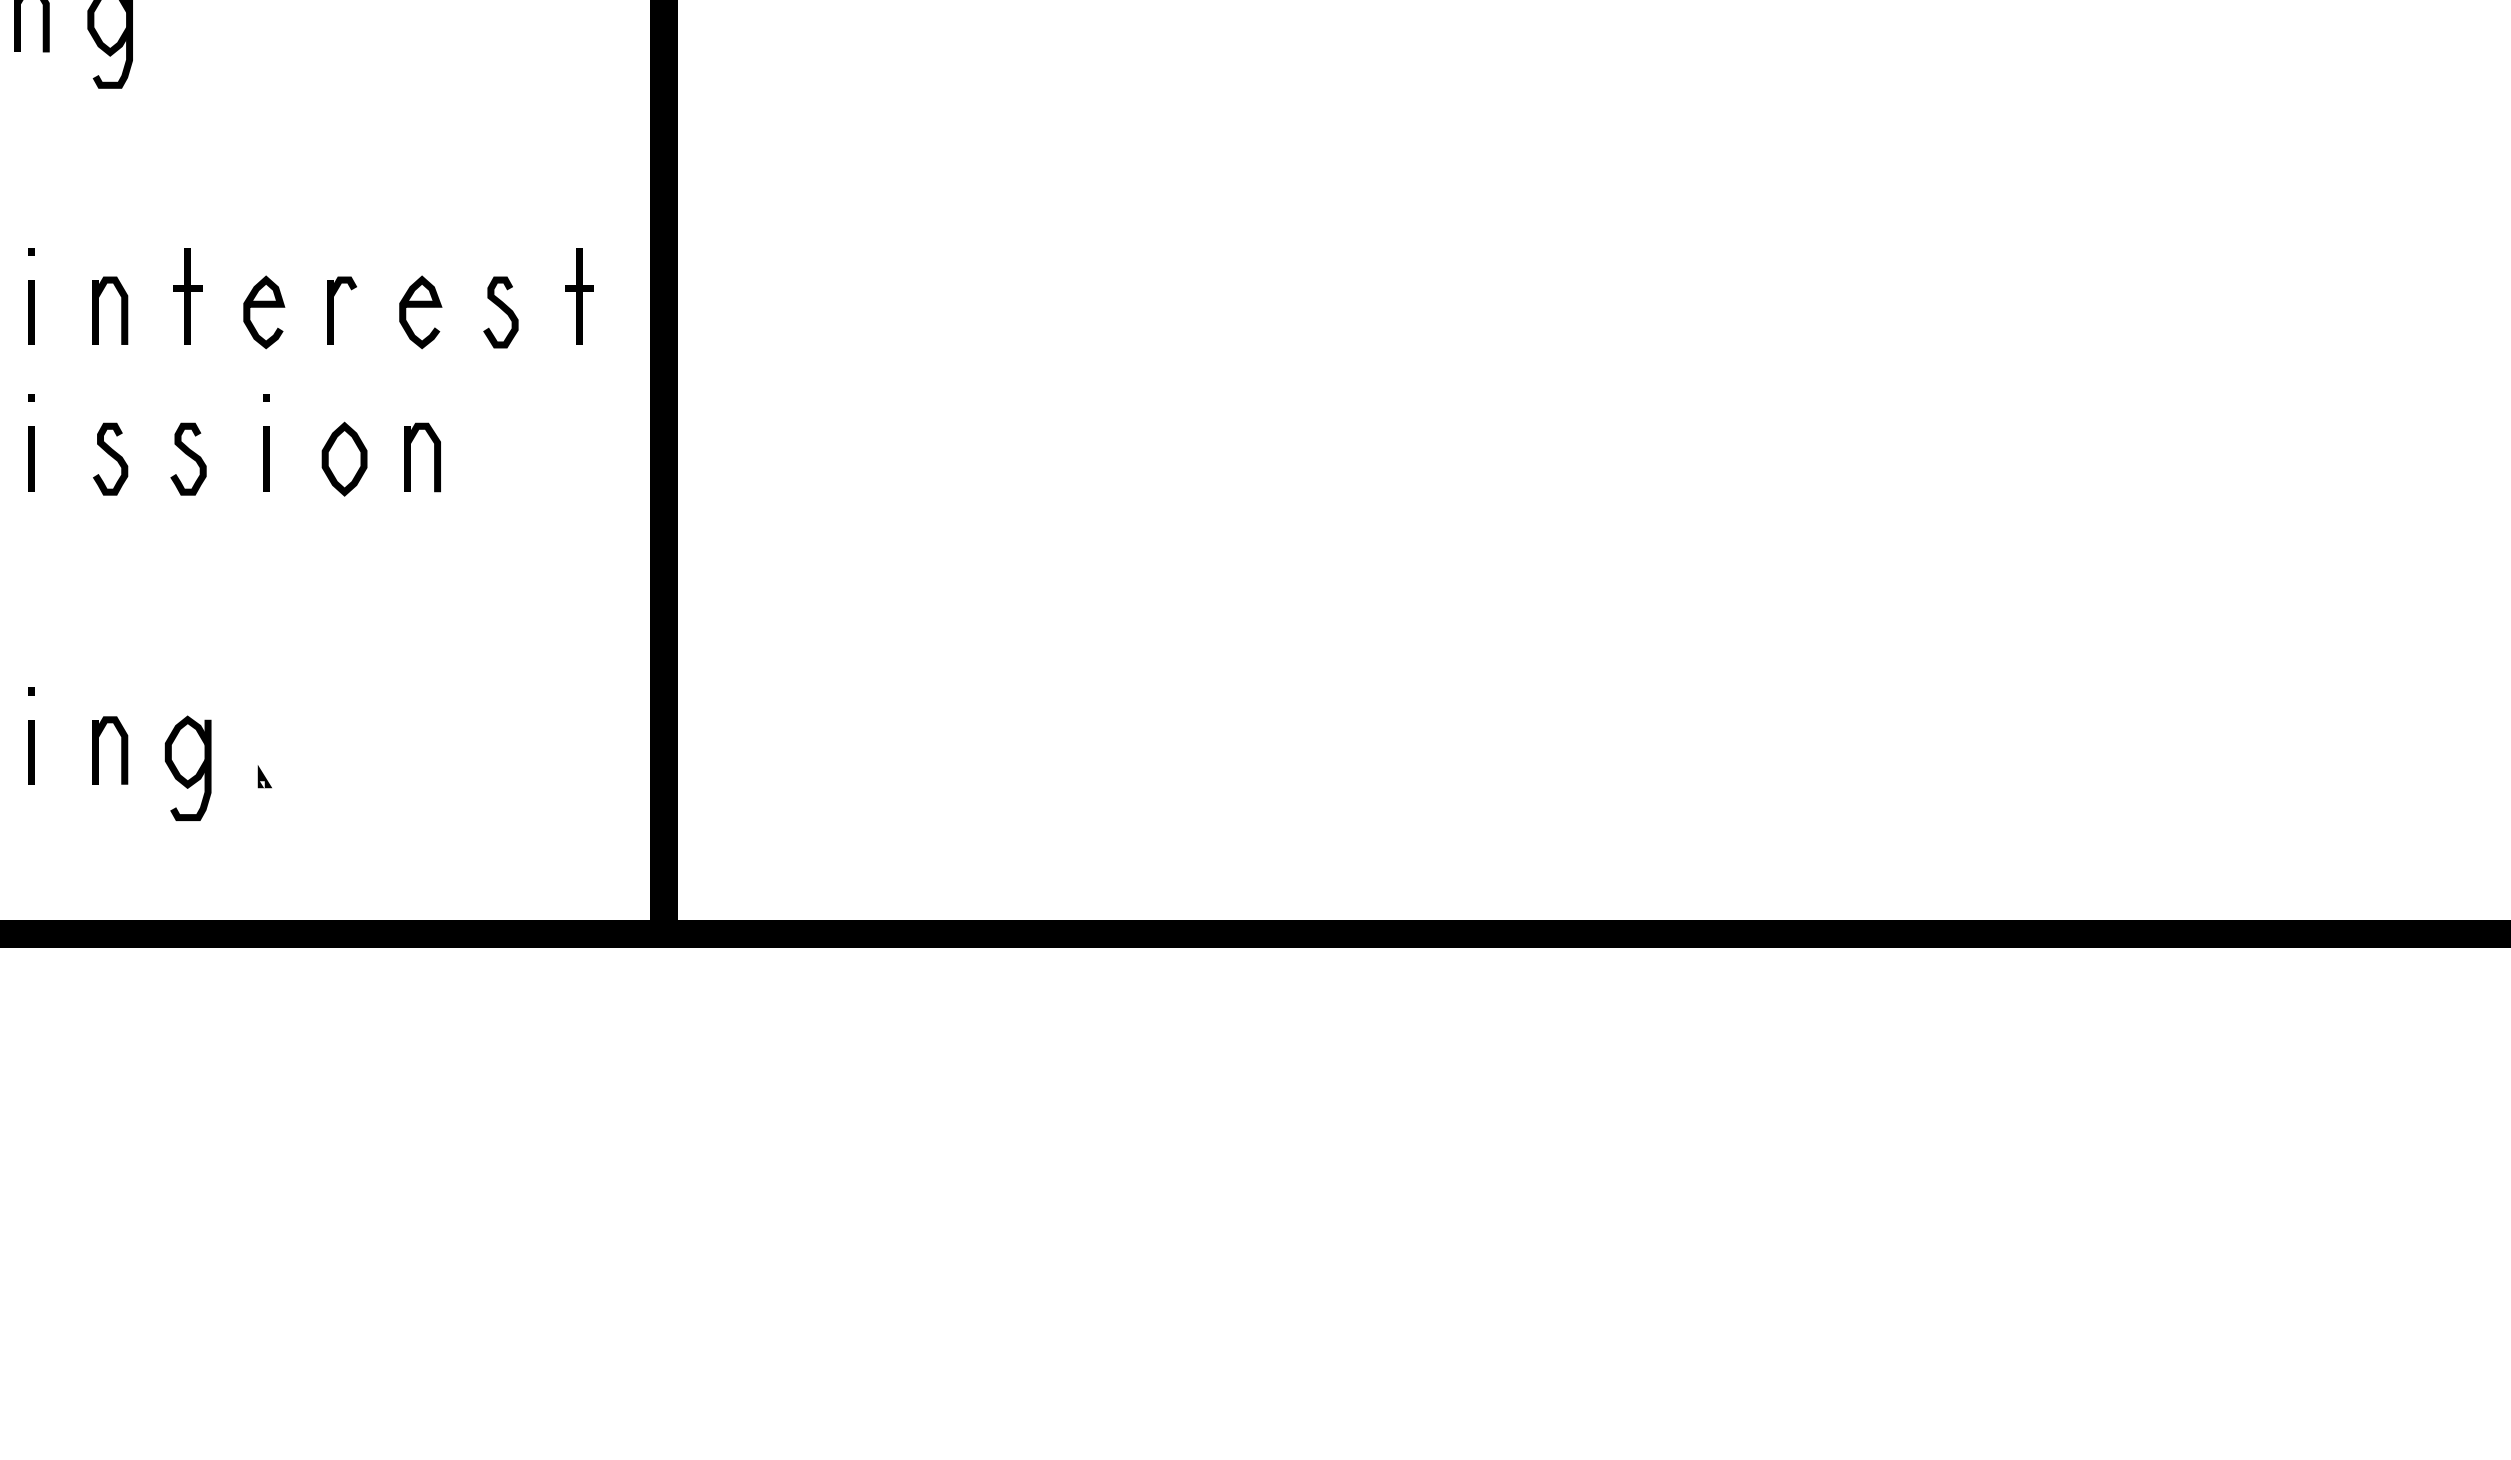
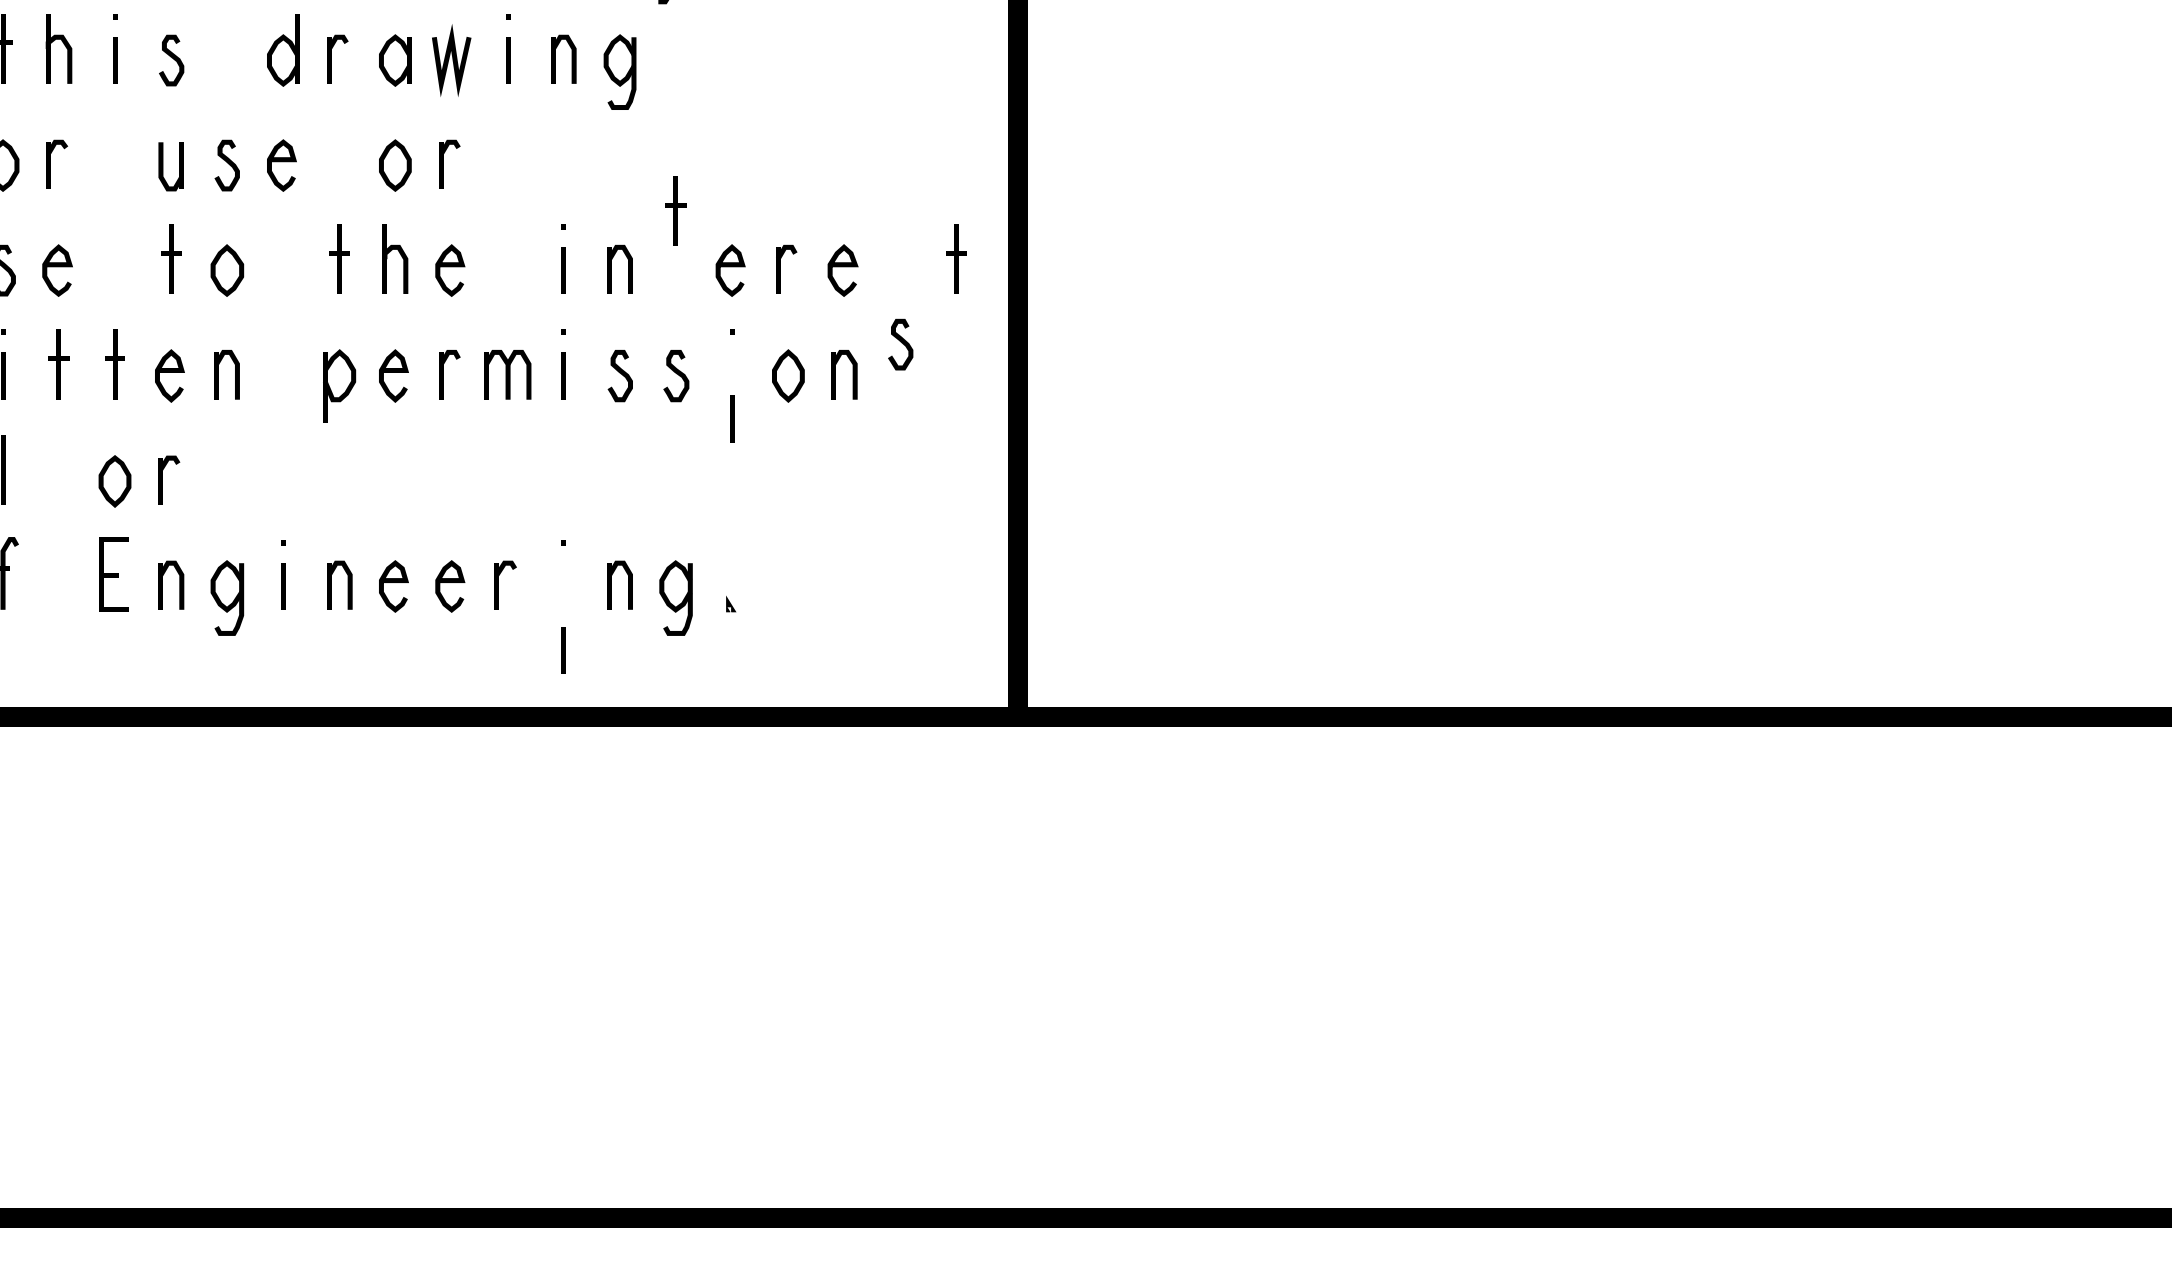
part: (187, 295) -> (675, 210), moved
curve: (502, 310) -> (901, 343), moved
line: (266, 458) -> (732, 418), moved
line: (31, 752) -> (563, 650), moved

